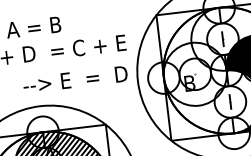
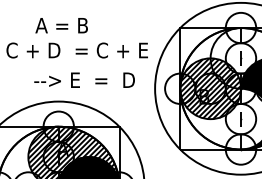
hatch: (195, 74) -> (210, 88), added
text: (75, 78) -> (84, 79), moved

